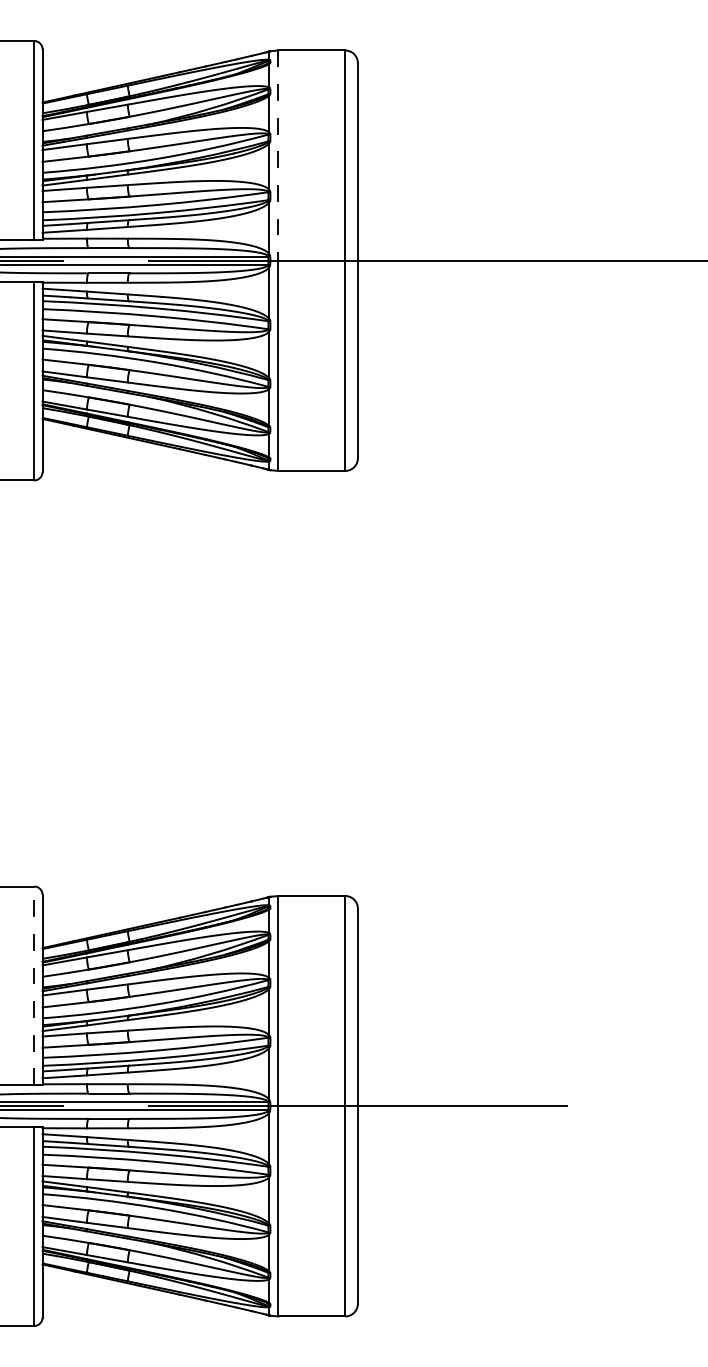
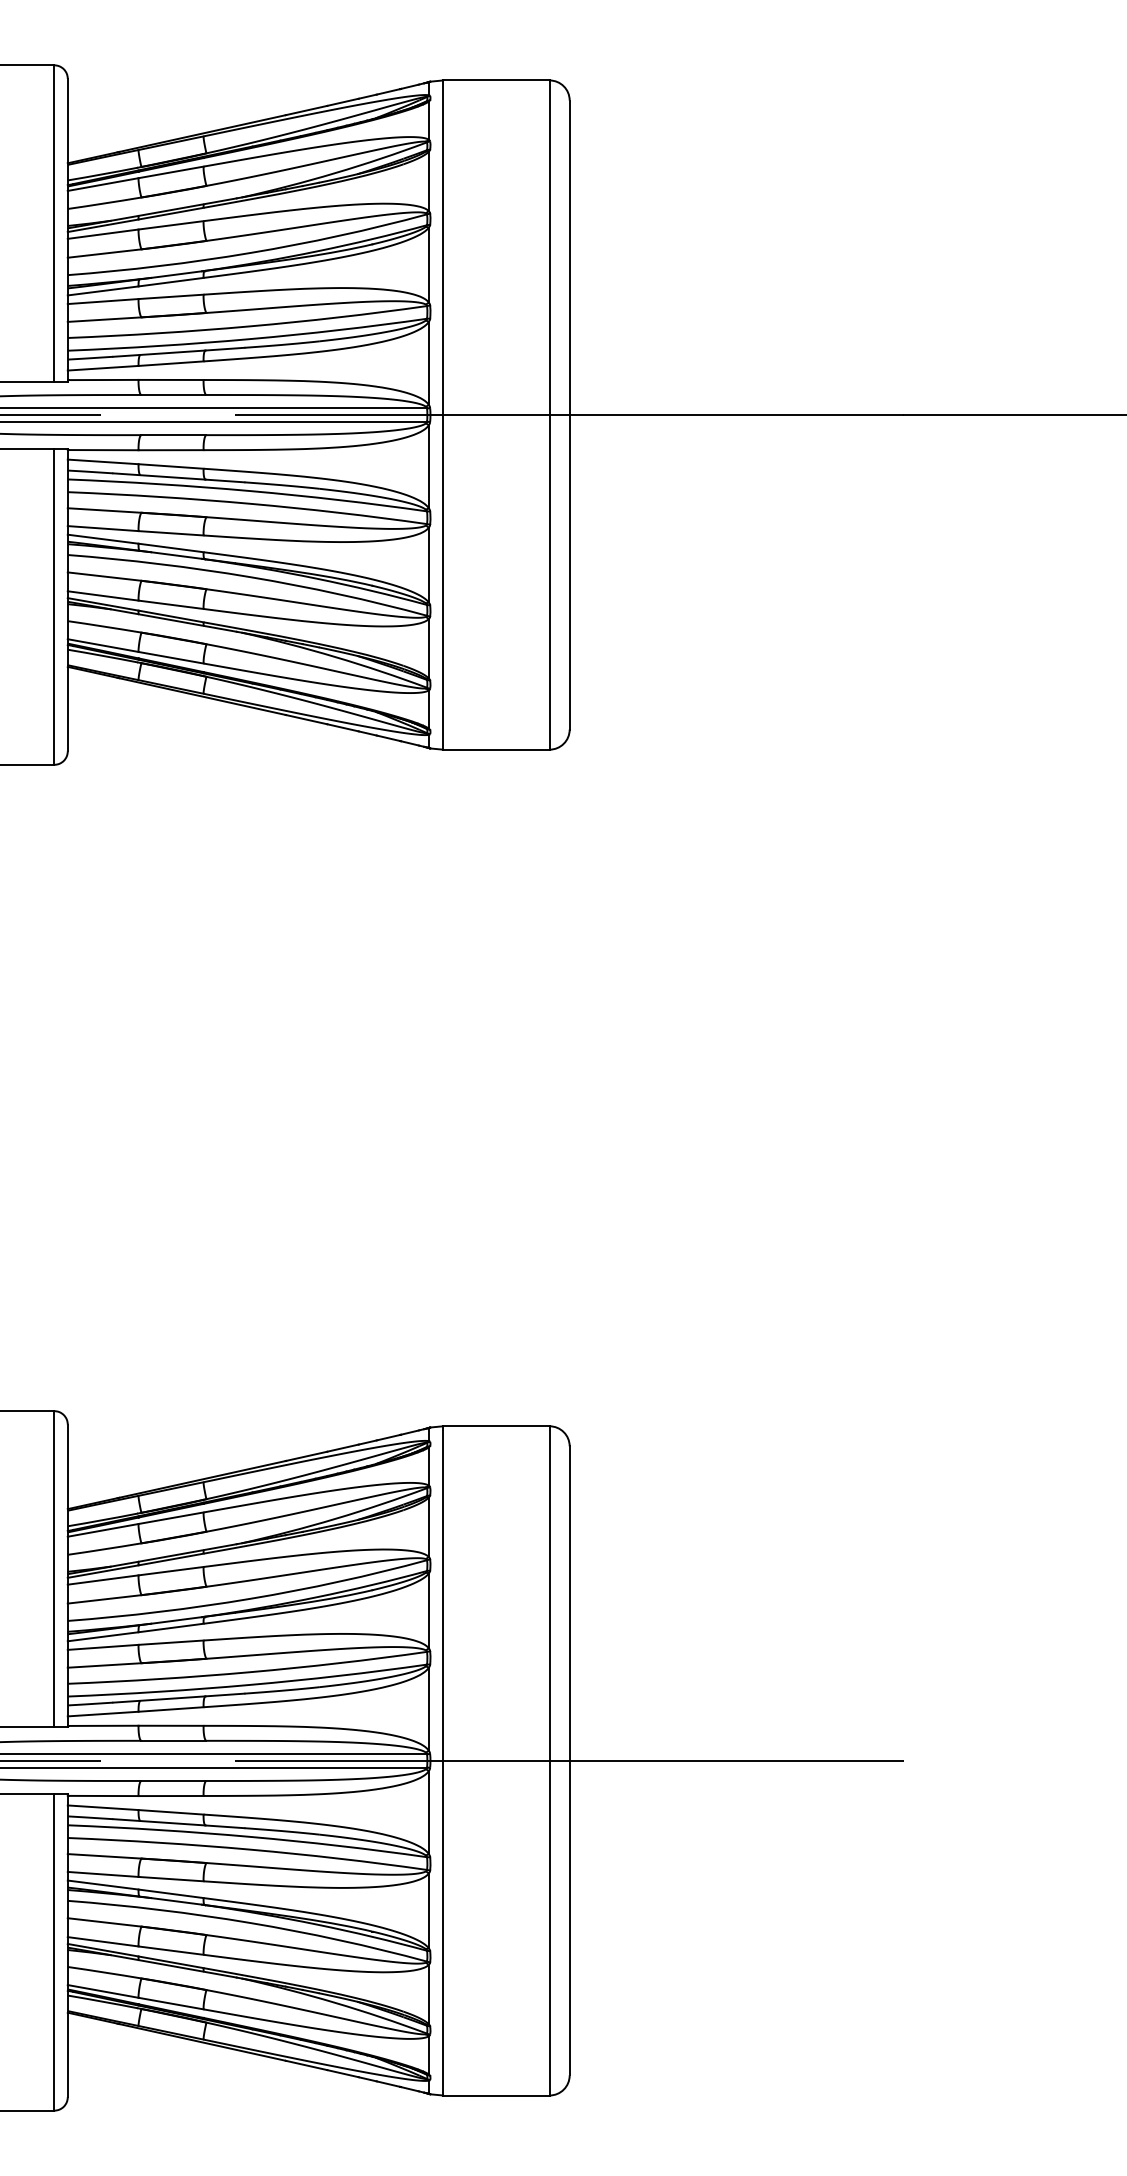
line: (278, 156) -> (443, 249), dashed -> solid
line: (34, 985) -> (54, 1568), dashed -> solid

